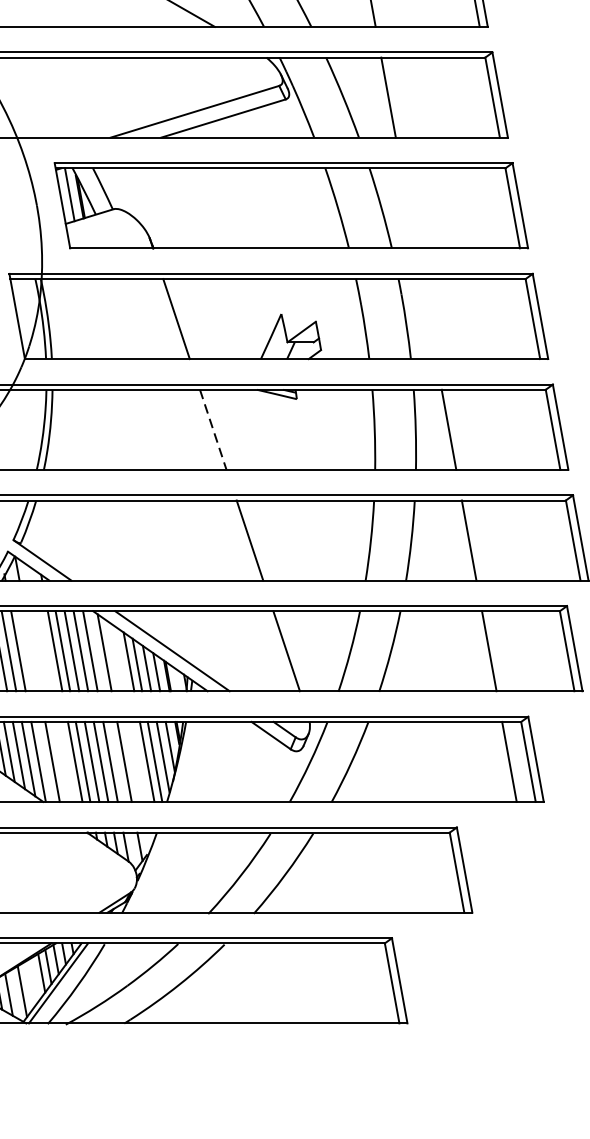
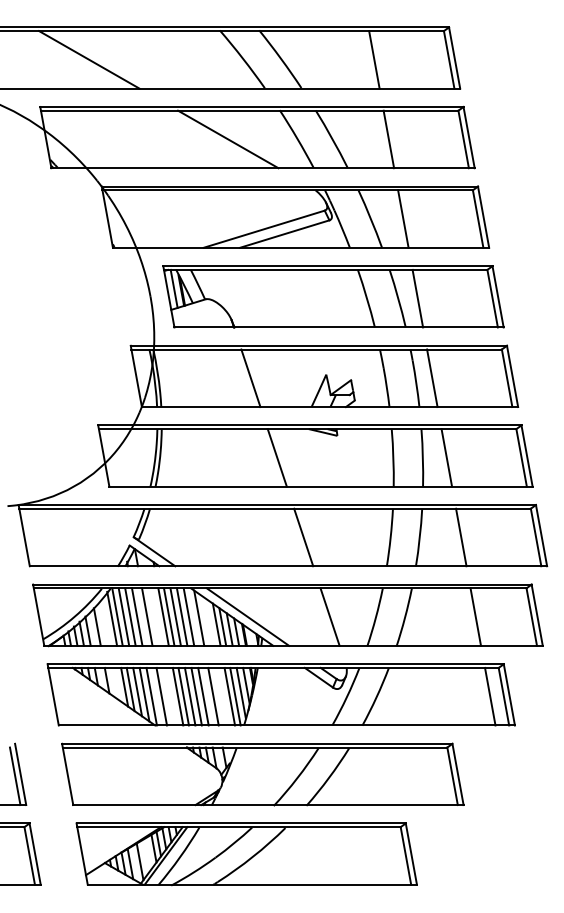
line: (408, 208) -> (417, 298), added
line: (429, 319) -> (432, 378), added
line: (213, 430) -> (277, 458), dashed -> solid
line: (32, 650) -> (147, 616), added

